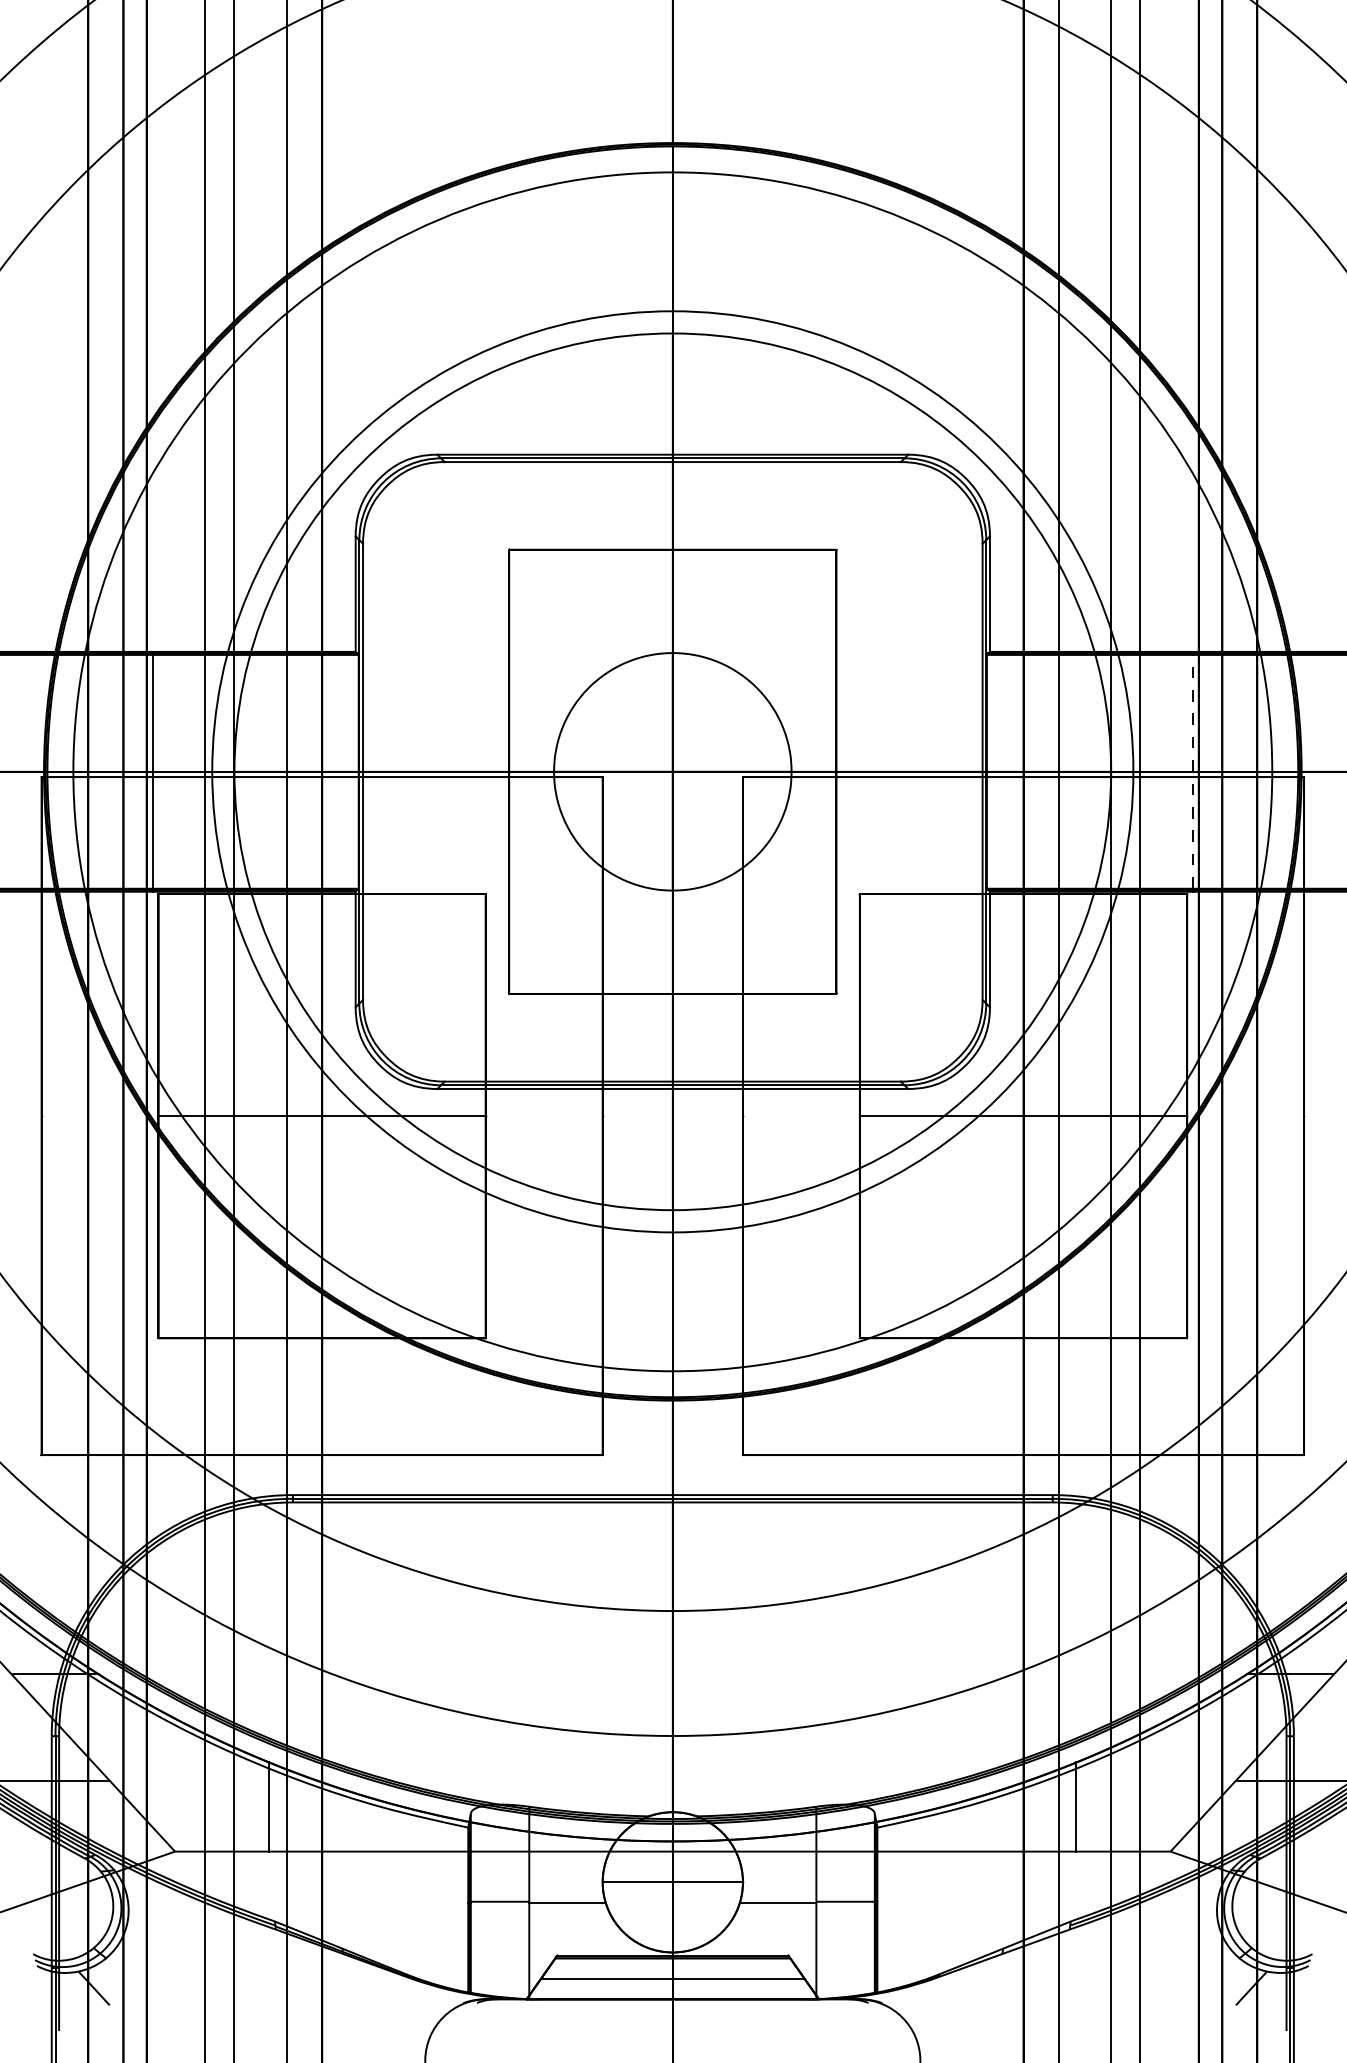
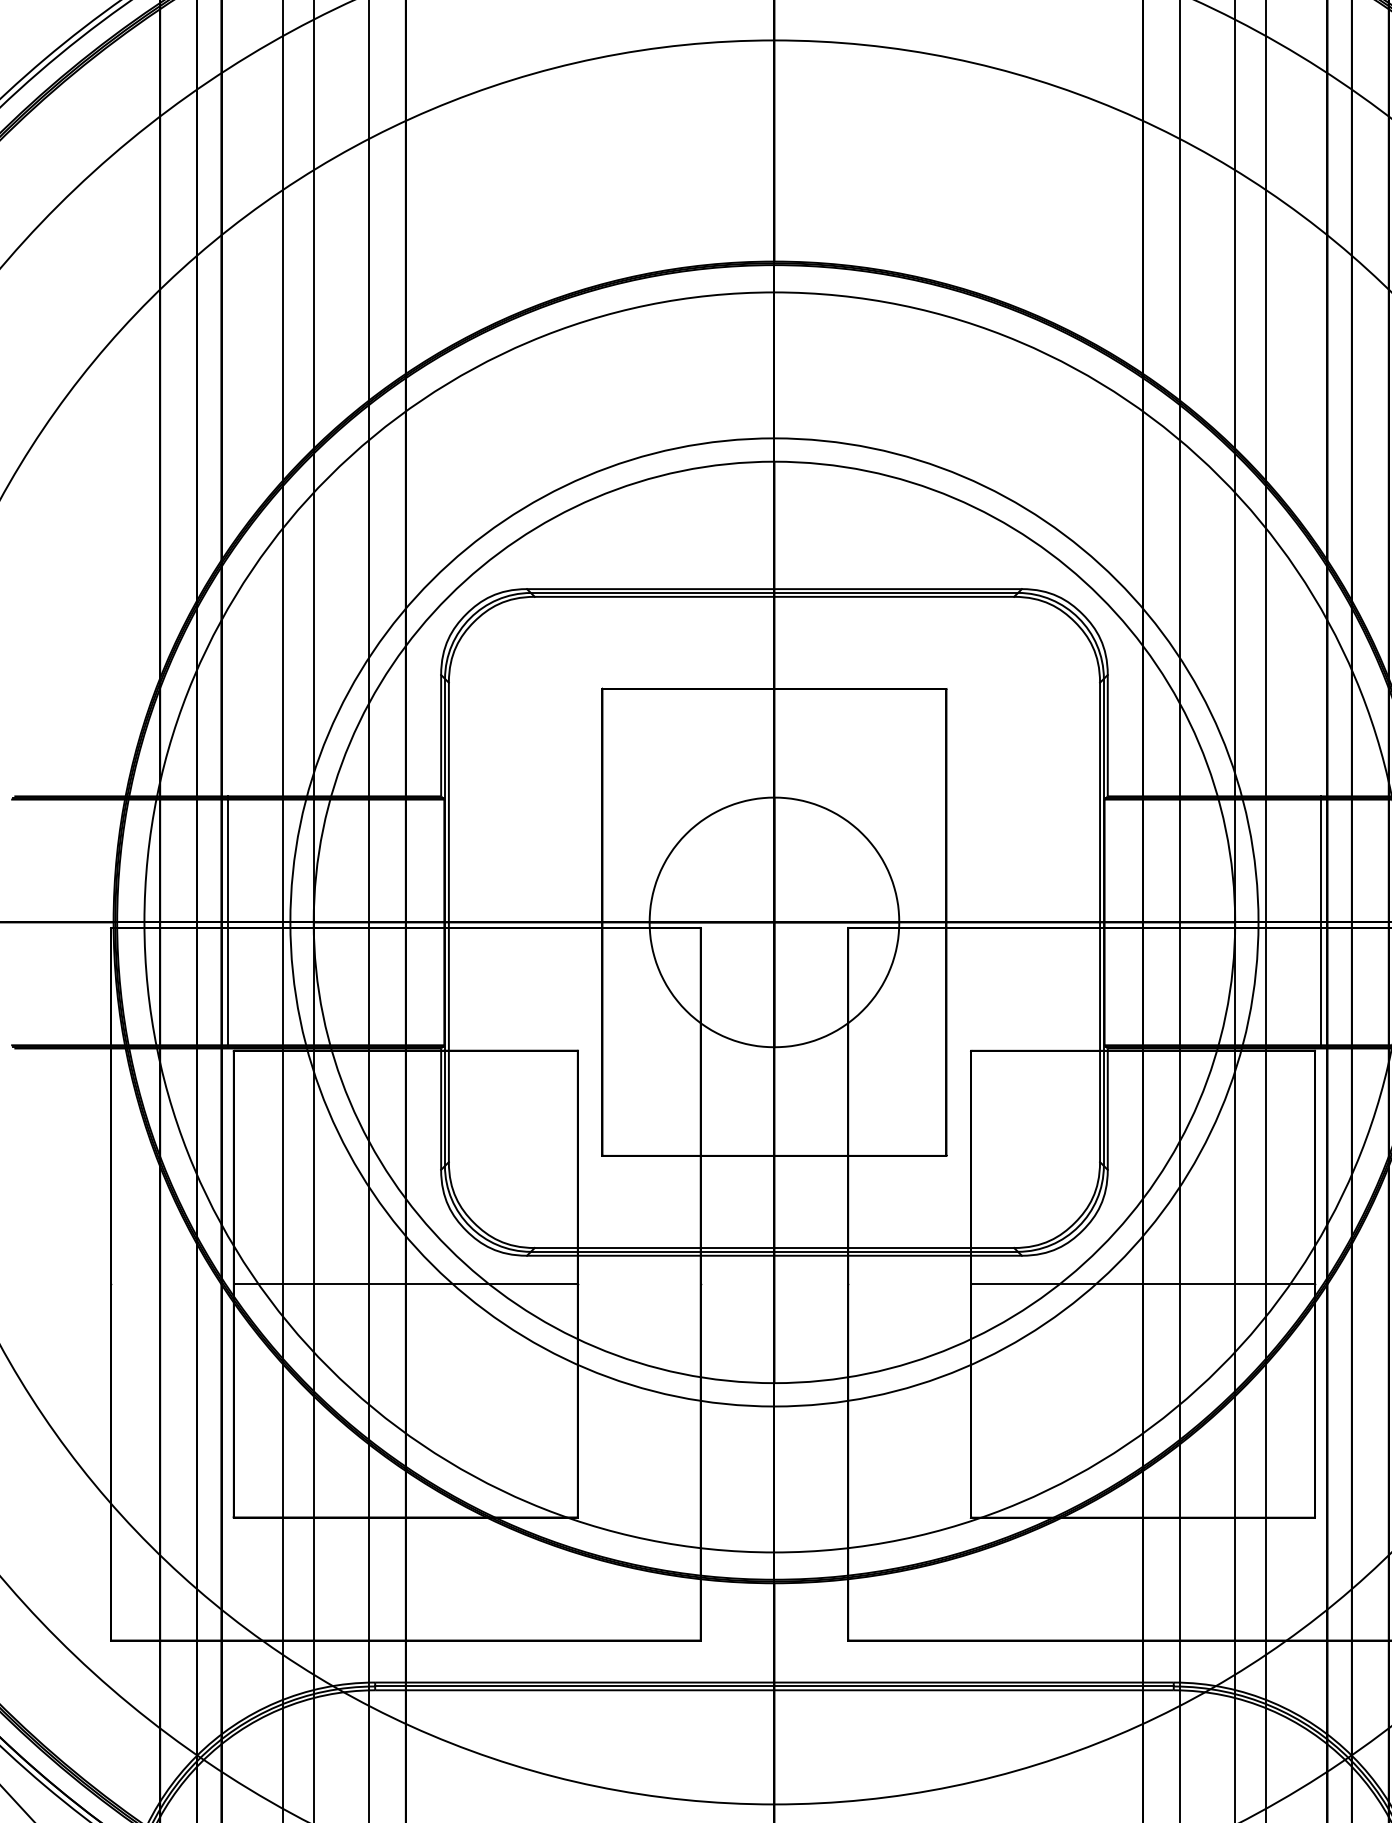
line: (1193, 771) -> (1321, 922), dashed -> solid

